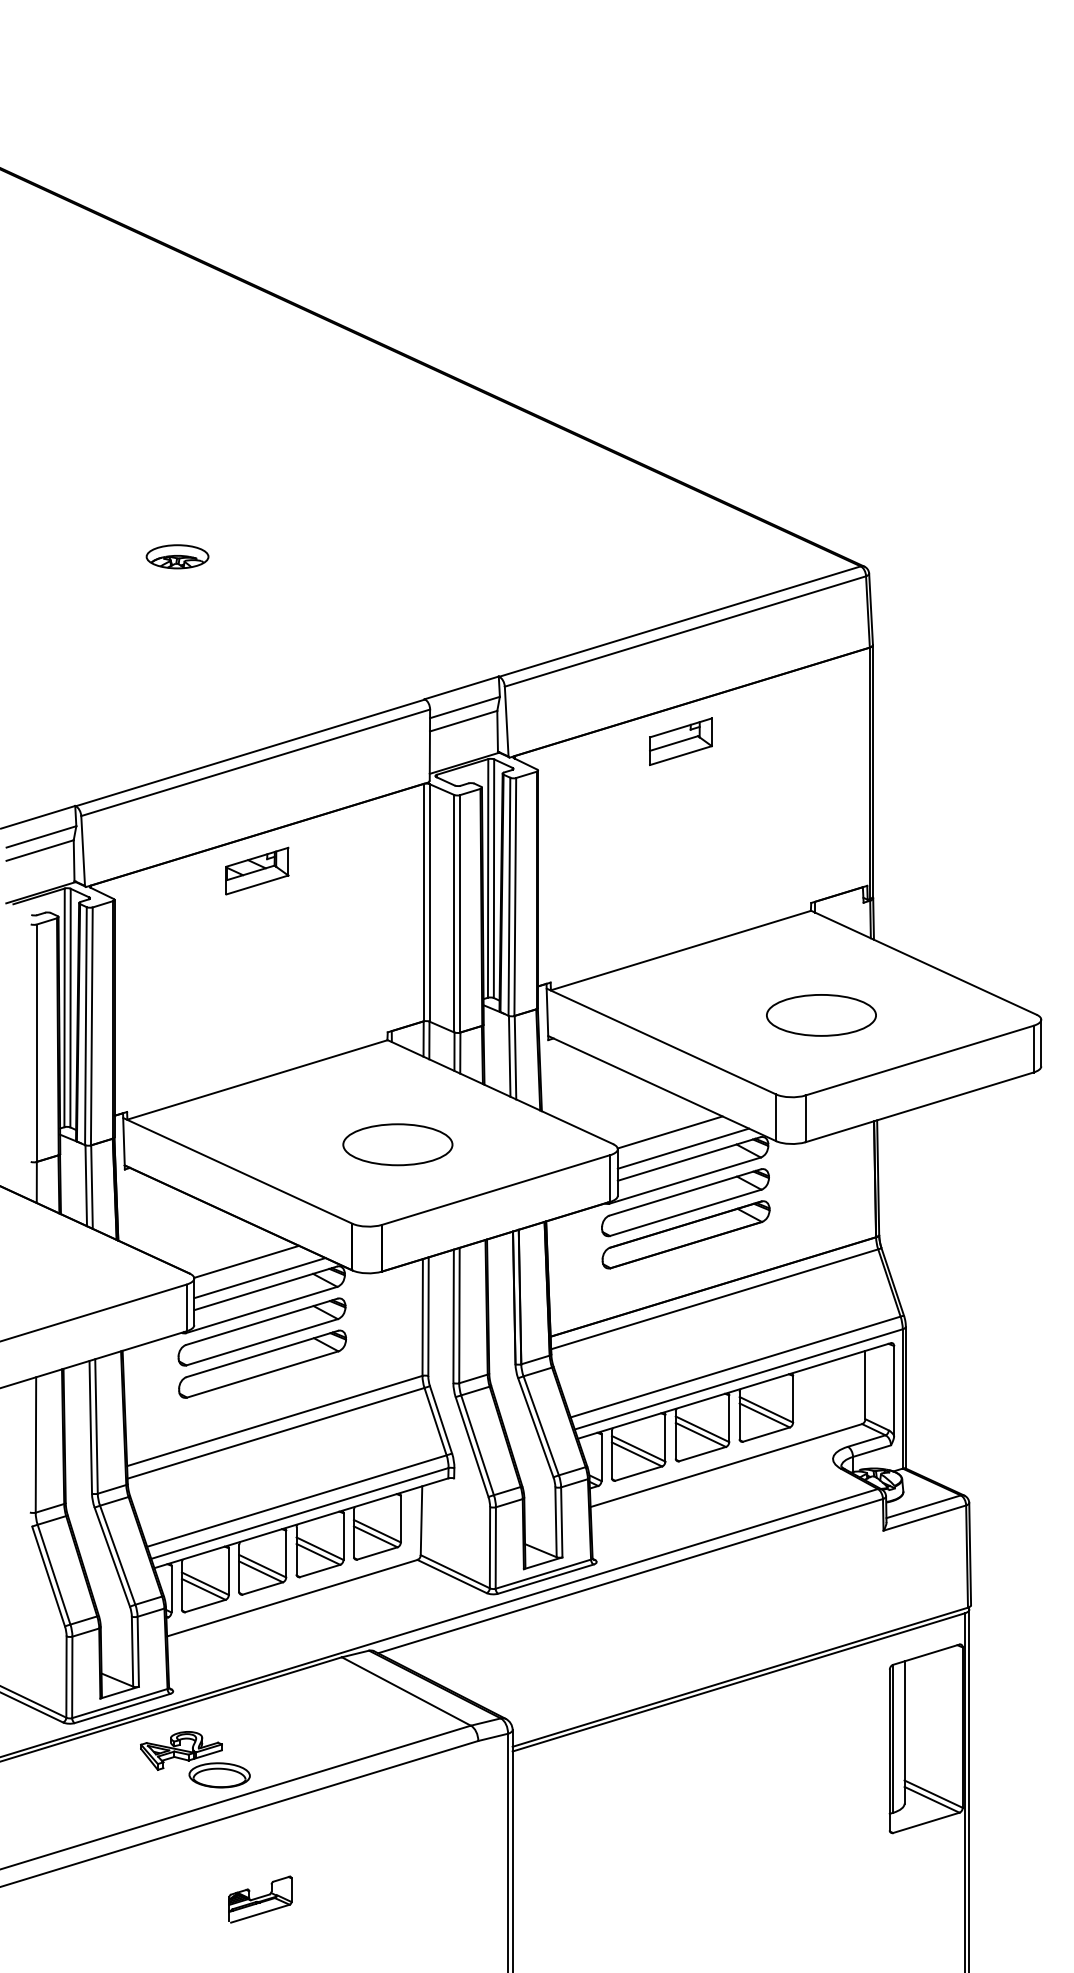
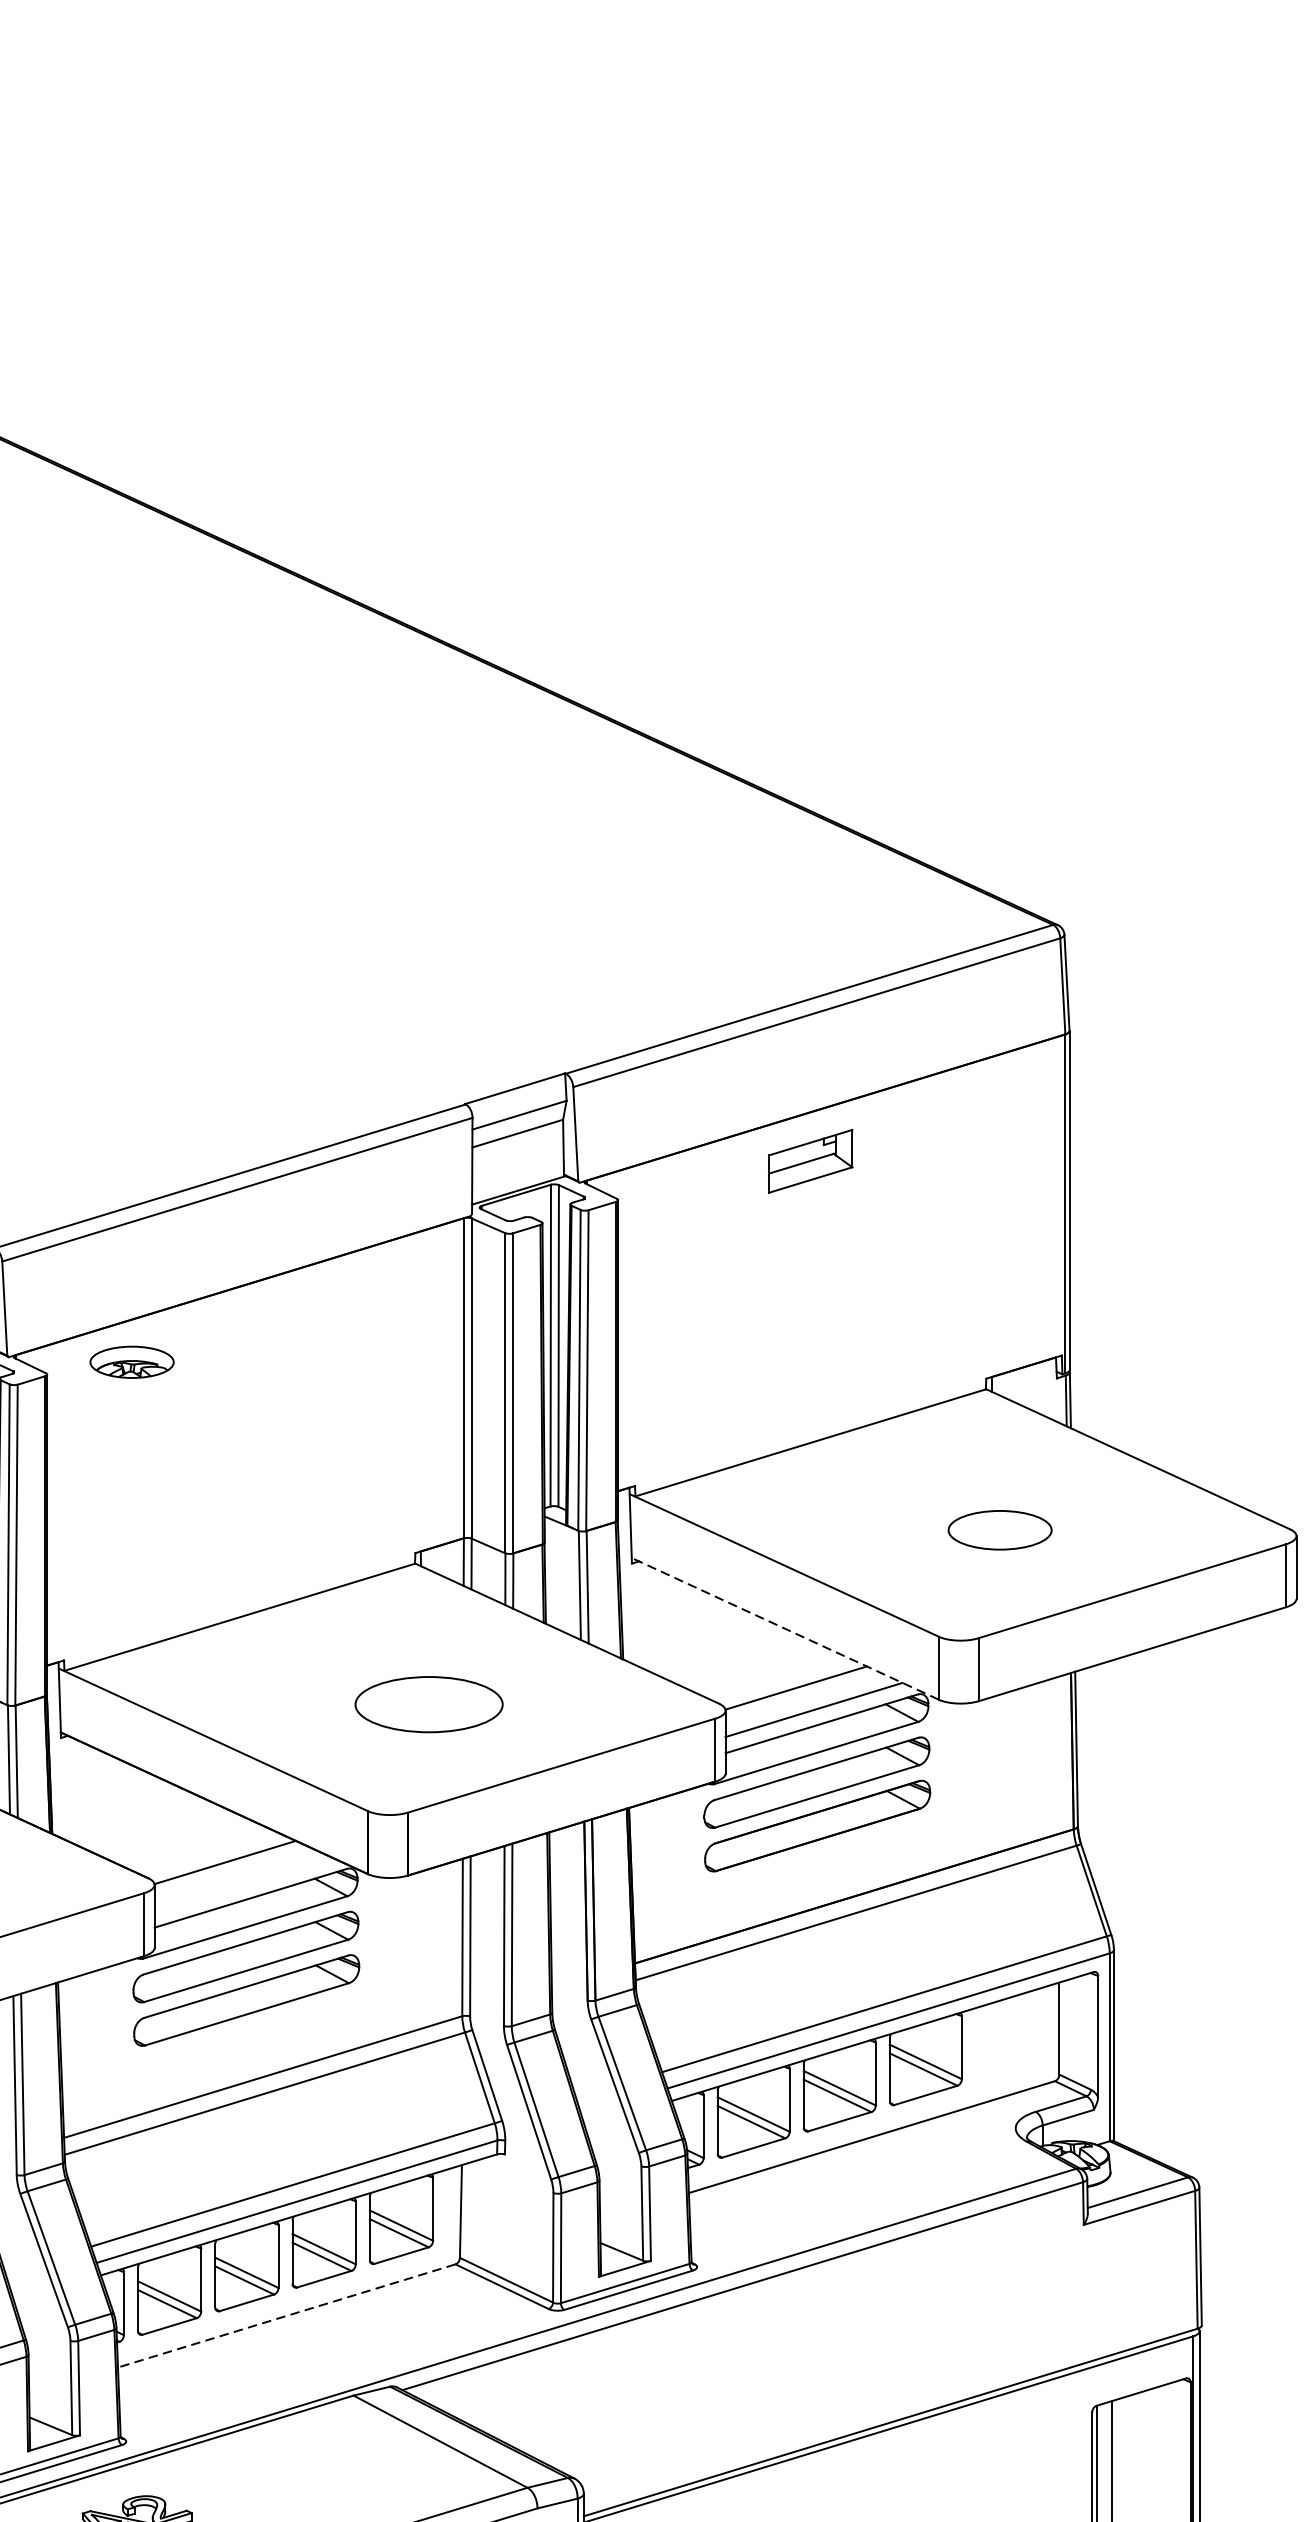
part: (177, 556) -> (131, 1361), moved
part: (257, 870) -> (239, 1334), removed
part: (821, 1015) -> (1000, 1530), size x0.7
line: (661, 1088) -> (784, 1628), solid -> dashed
line: (259, 1278) -> (242, 1884), removed
line: (292, 1598) -> (287, 2316), solid -> dashed

